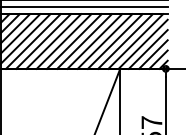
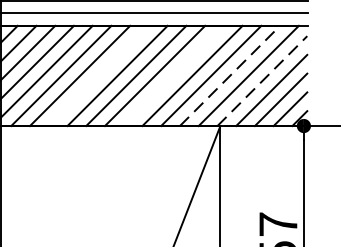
line: (53, 41) -> (98, 75), removed
line: (94, 41) -> (173, 75), removed
line: (125, 41) -> (230, 75), solid -> dashed
line: (143, 44) -> (262, 81), solid -> dashed

